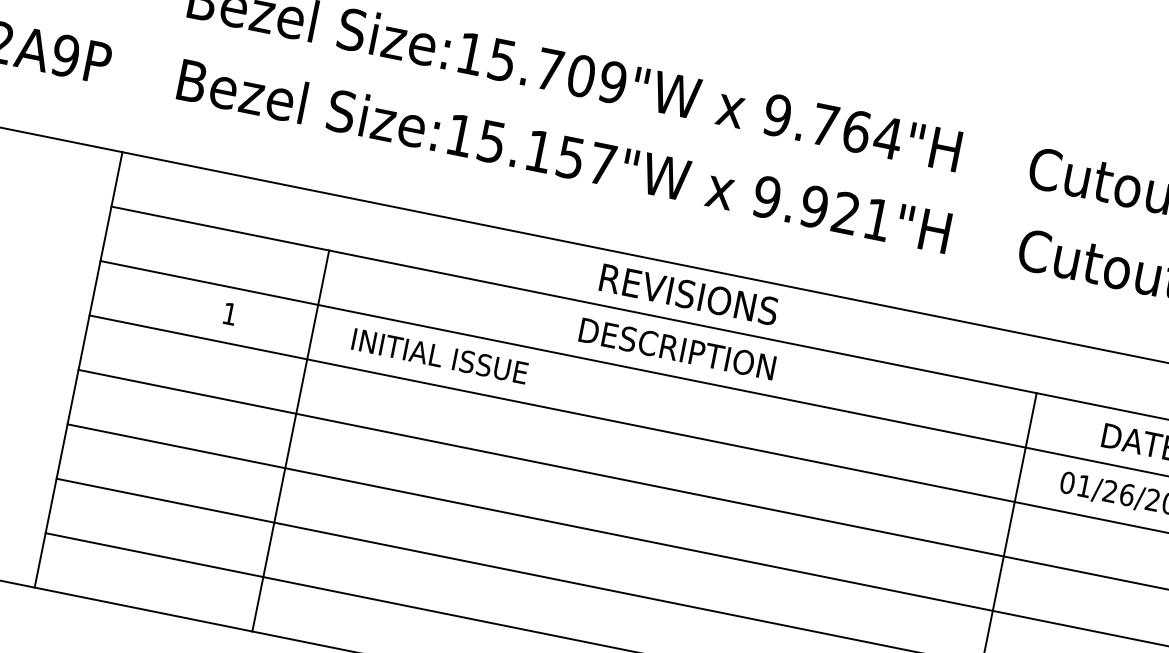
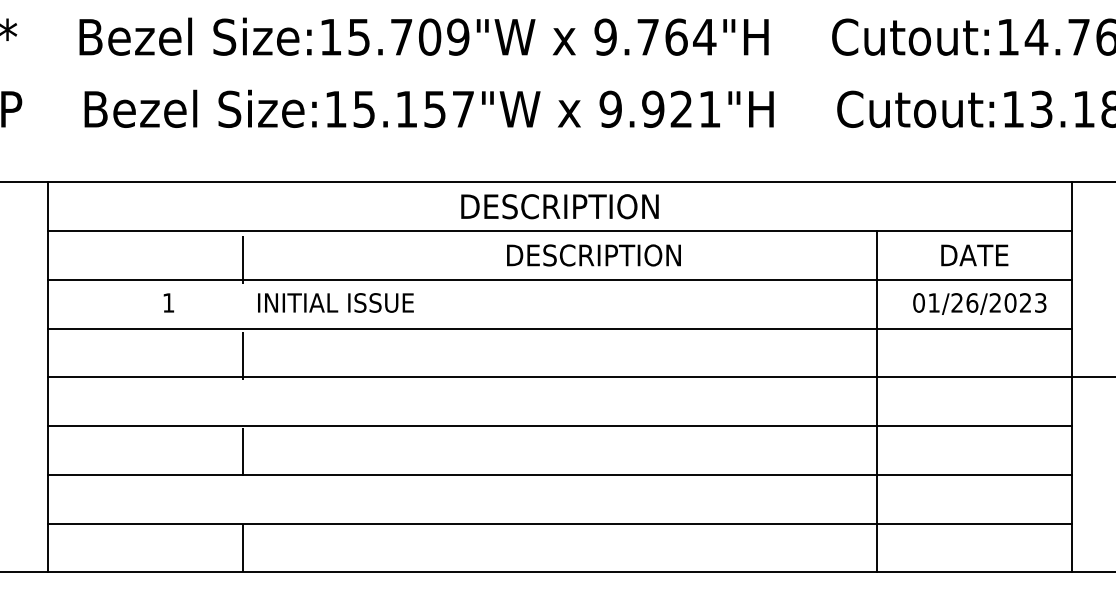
text: (687, 294) -> (559, 206), REVISIONS -> DESCRIPTION
text: (676, 348) -> (593, 255), moved
text: (439, 355) -> (335, 302), moved
line: (291, 440) -> (243, 401), solid -> dashed

